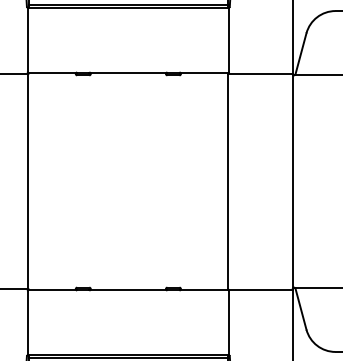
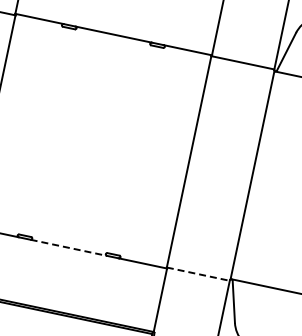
line: (261, 289) -> (199, 274), solid -> dashed
line: (128, 290) -> (68, 247), solid -> dashed

